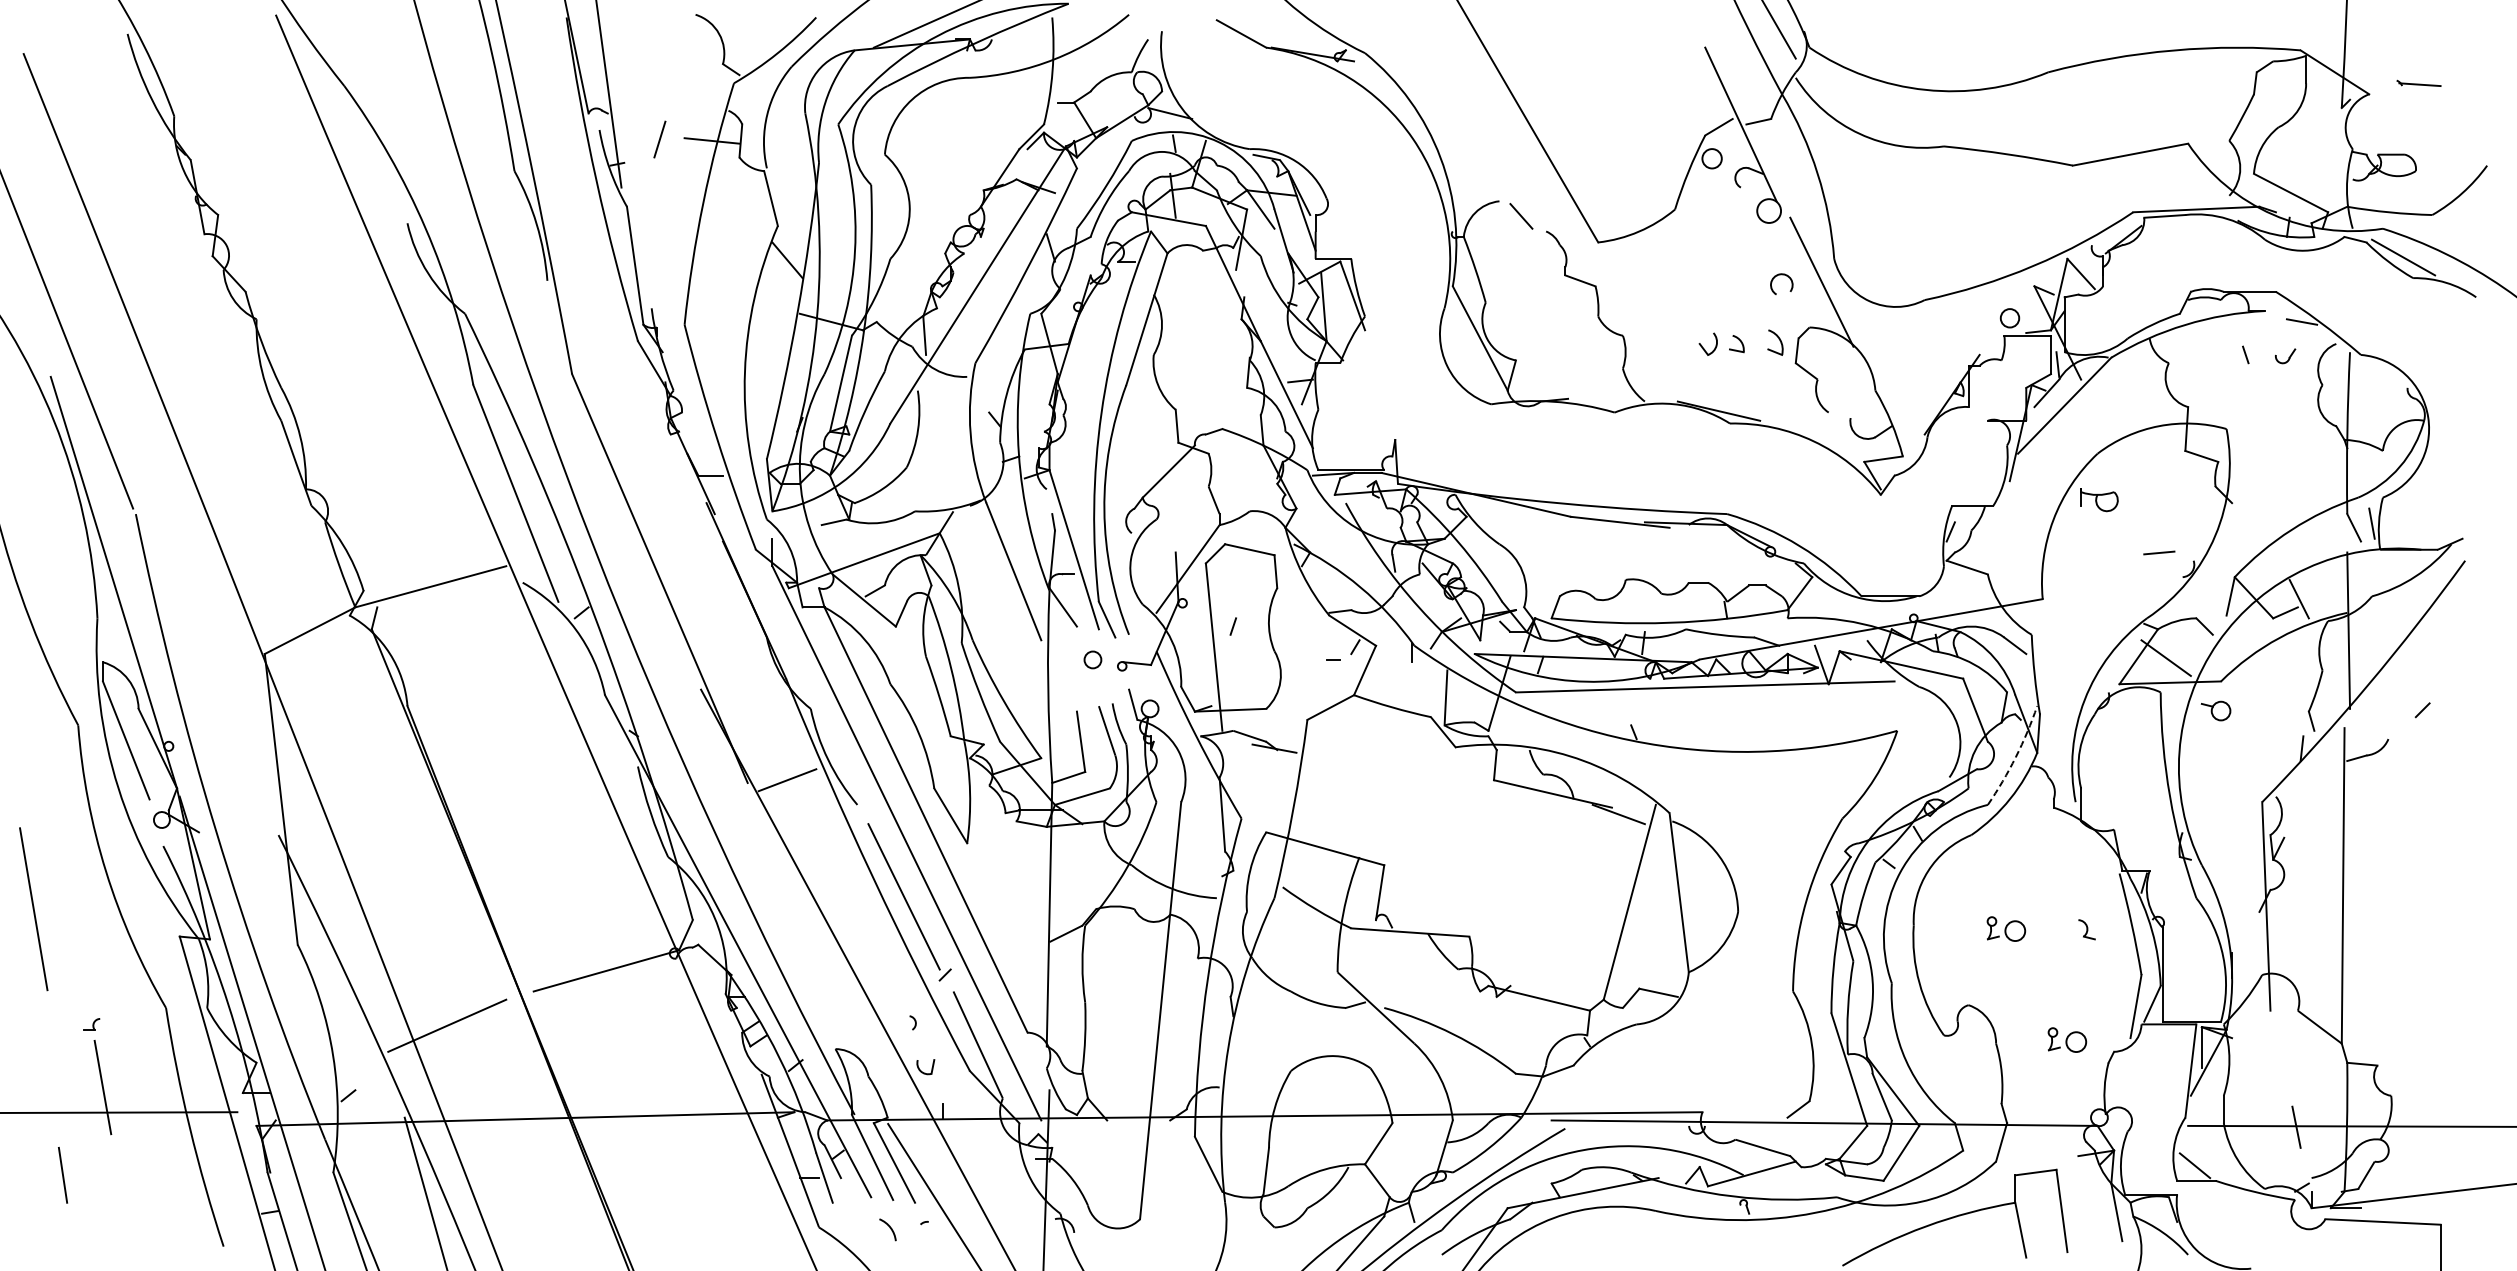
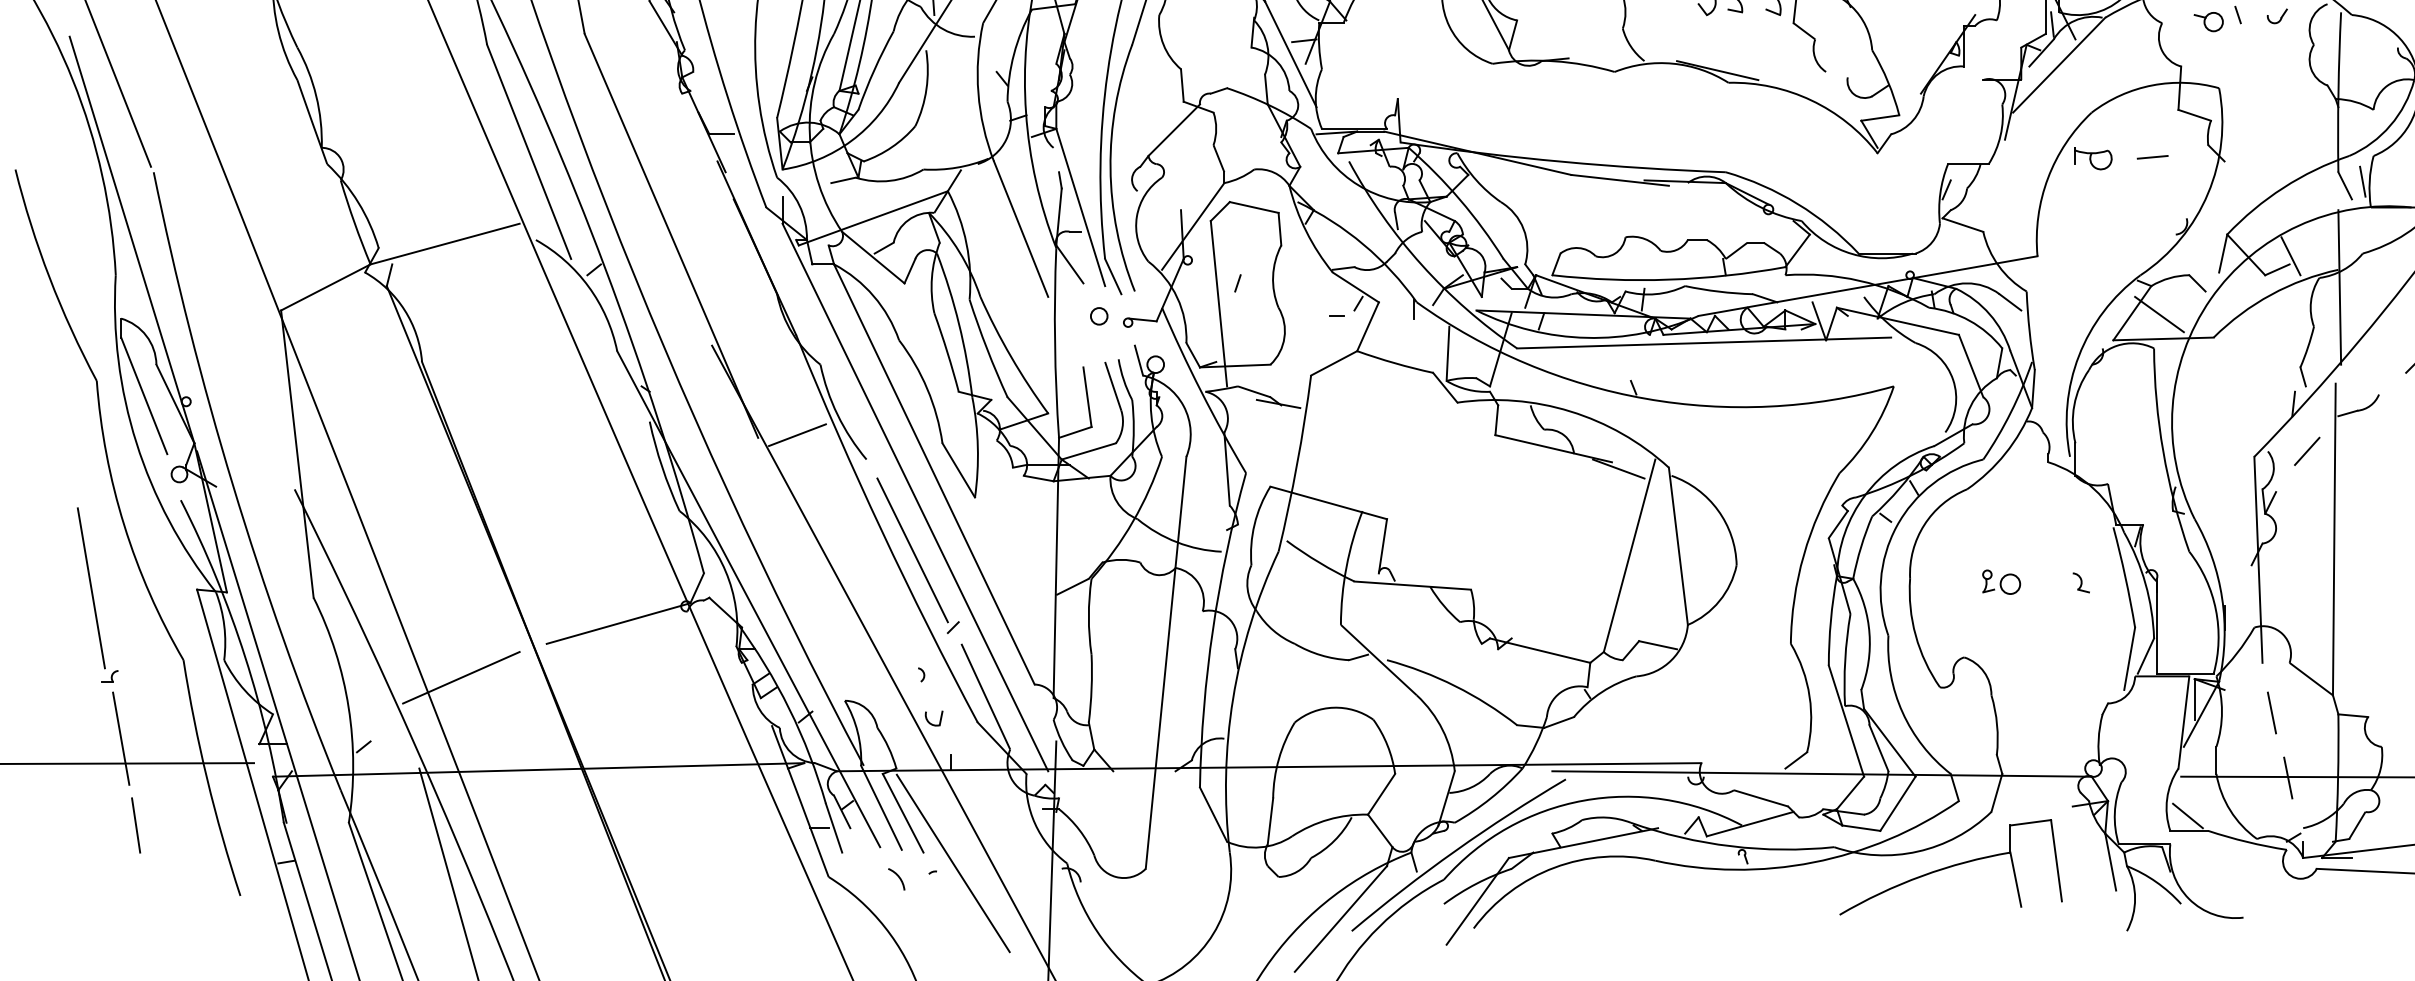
line: (2159, 552) -> (2152, 156), moved
part: (2215, 710) -> (2208, 21), moved
arc: (2015, 757) -> (2010, 412), dashed -> solid
line: (2315, 796) -> (2306, 451), added
line: (33, 909) -> (91, 588), moved
part: (2067, 1039) -> (2061, 691), removed
line: (2279, 1061) -> (2271, 713), added
line: (63, 1175) -> (136, 825), moved

